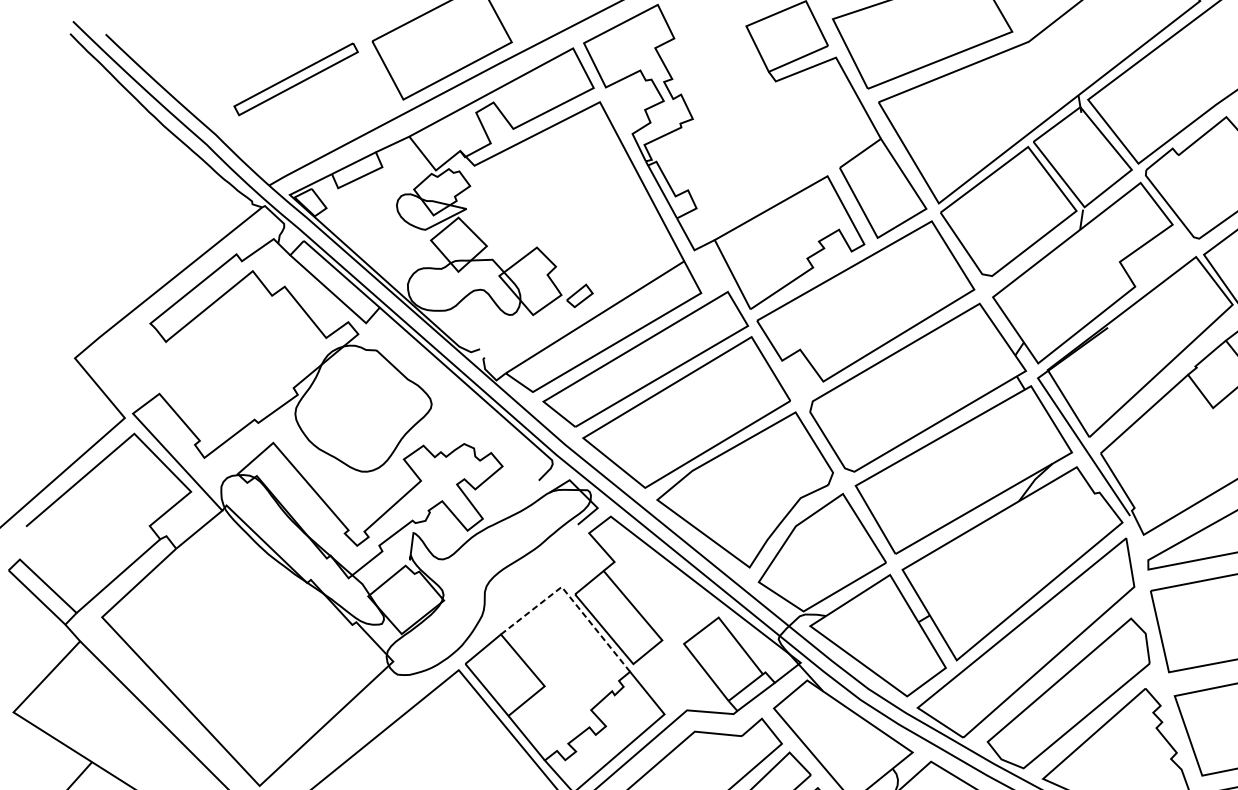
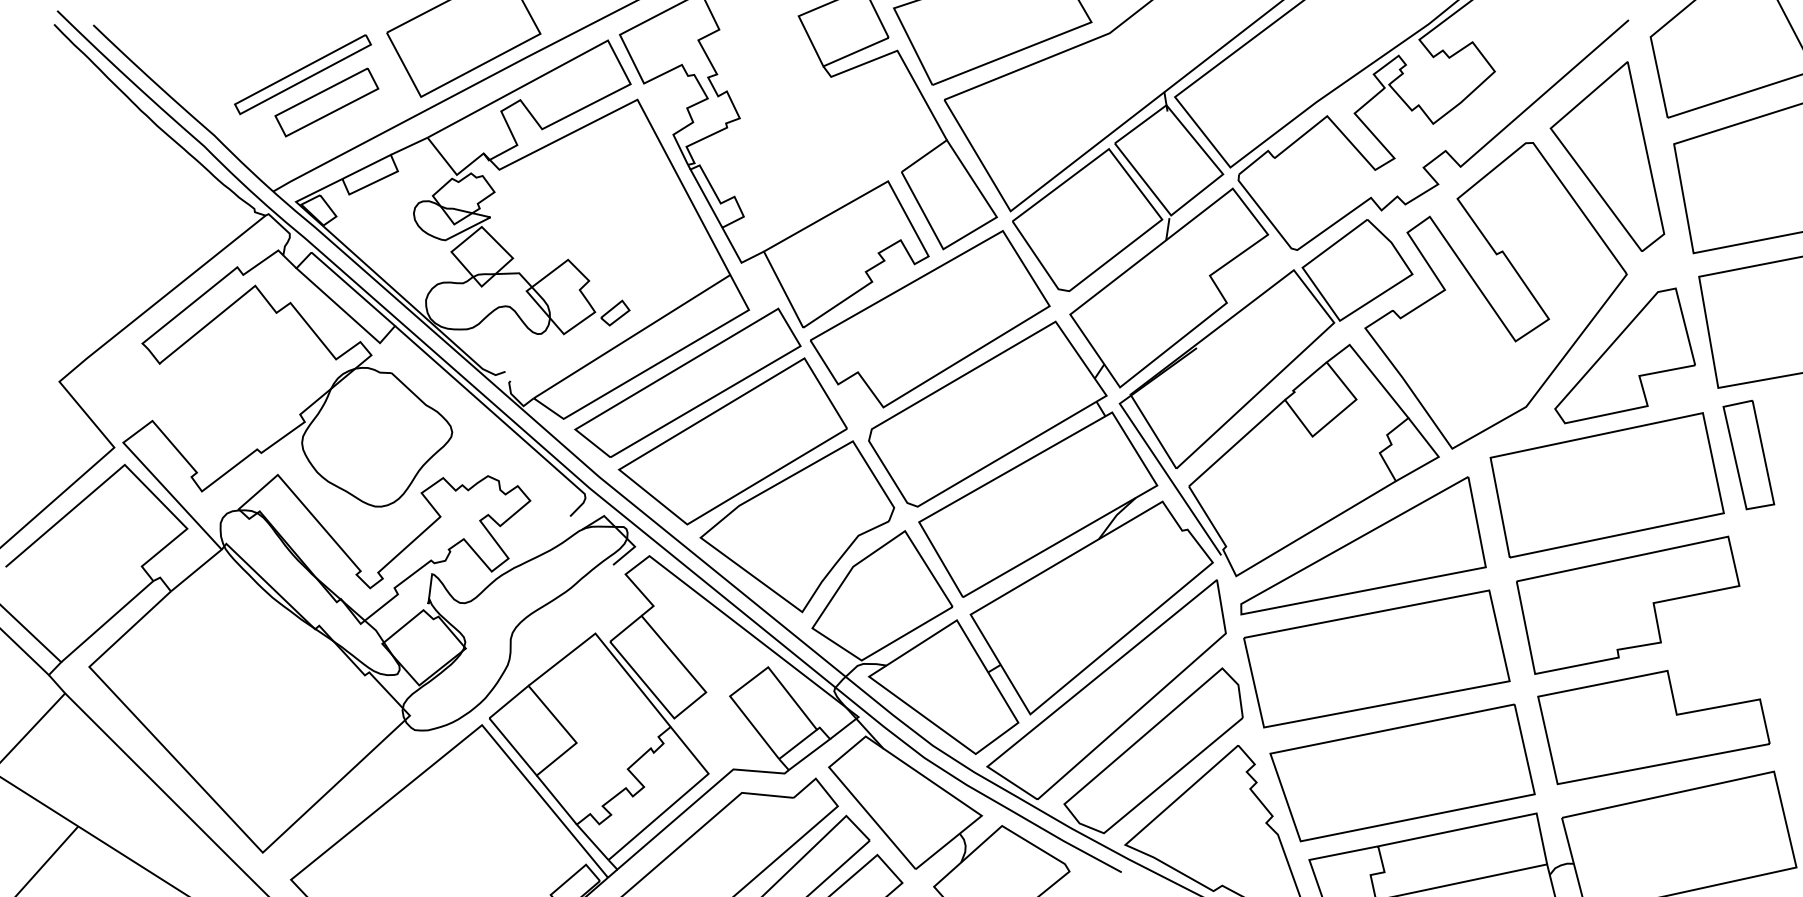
part: (317, 104) -> (326, 102), added
line: (571, 598) -> (606, 646), dashed -> solid

